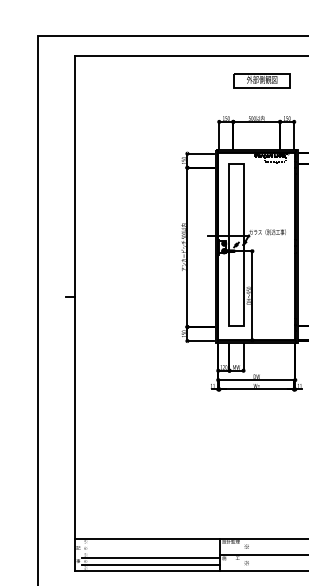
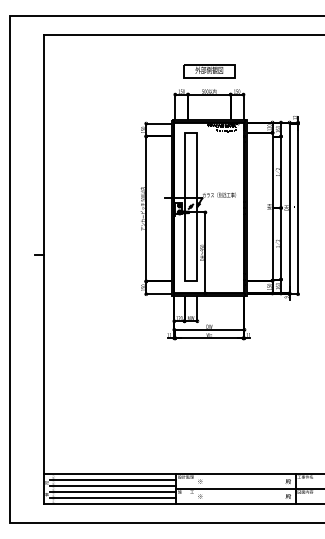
part: (262, 81) -> (209, 71), moved
line: (150, 545) -> (112, 480), added
line: (150, 552) -> (112, 486), added

